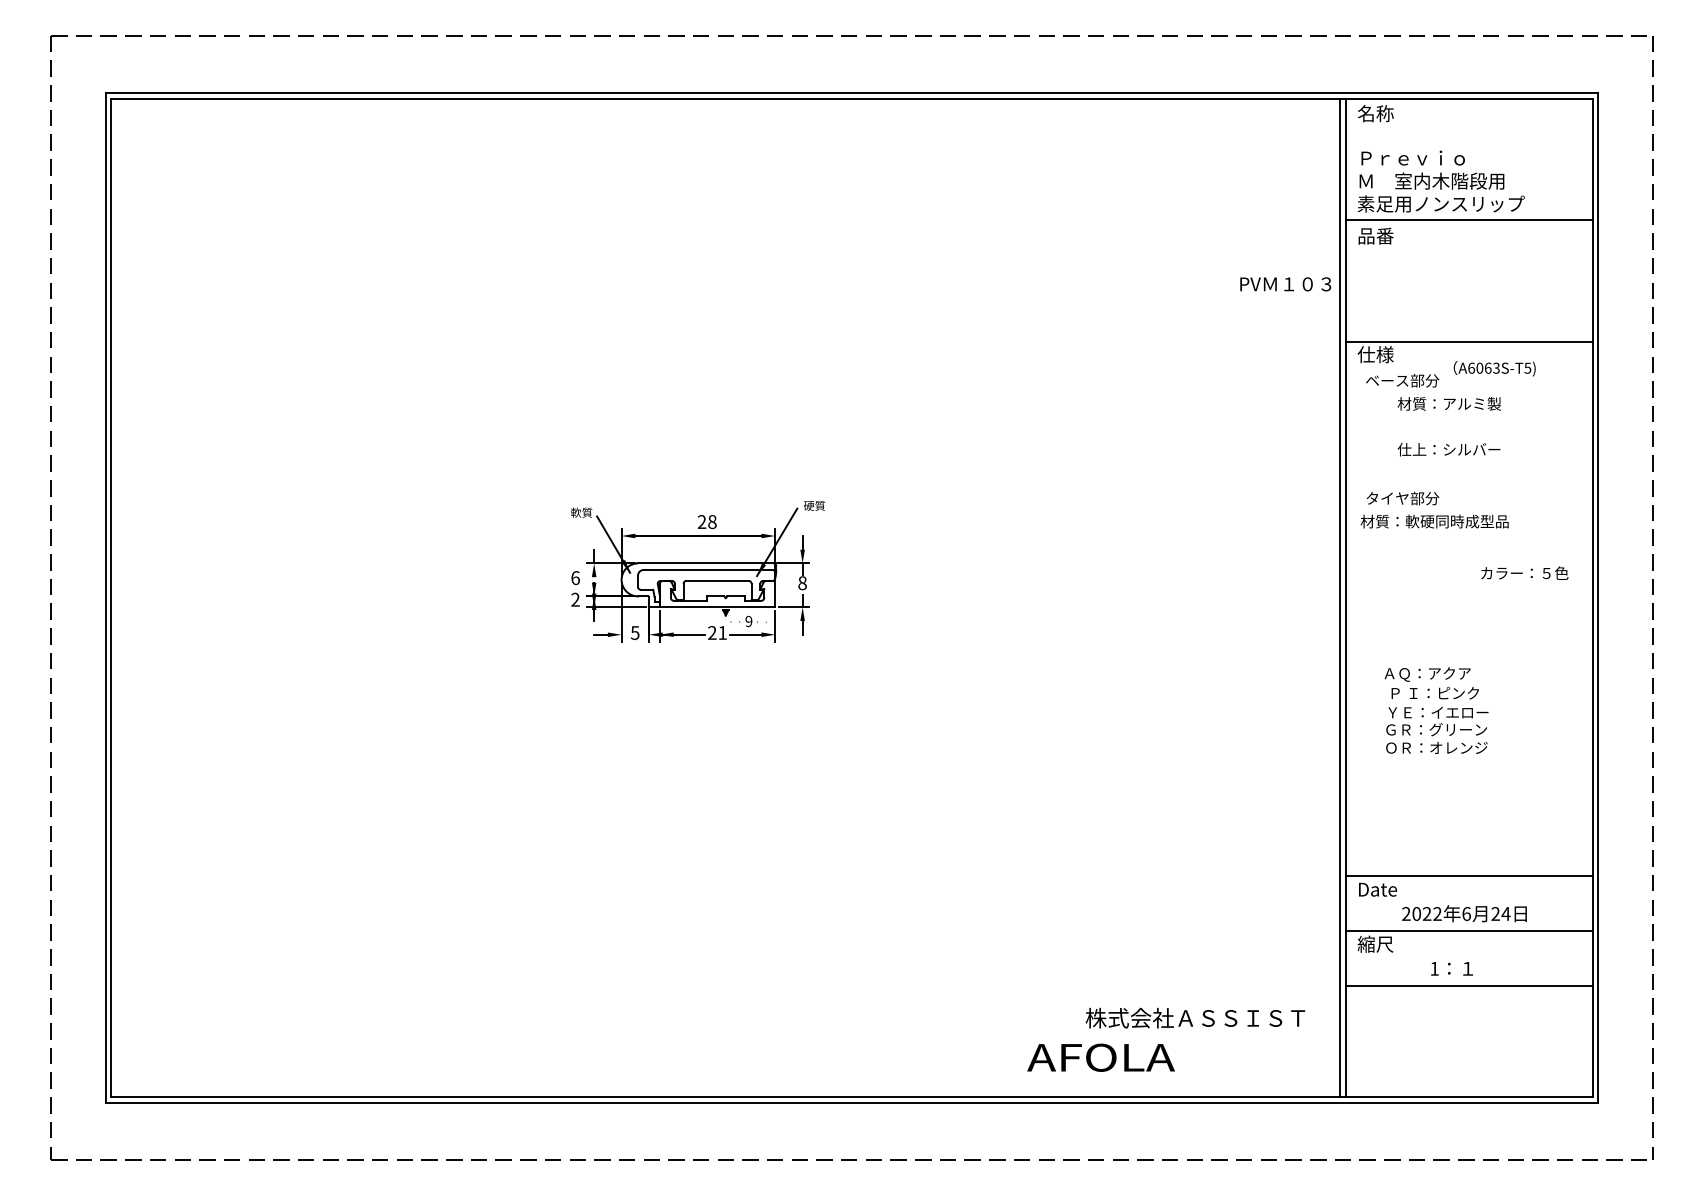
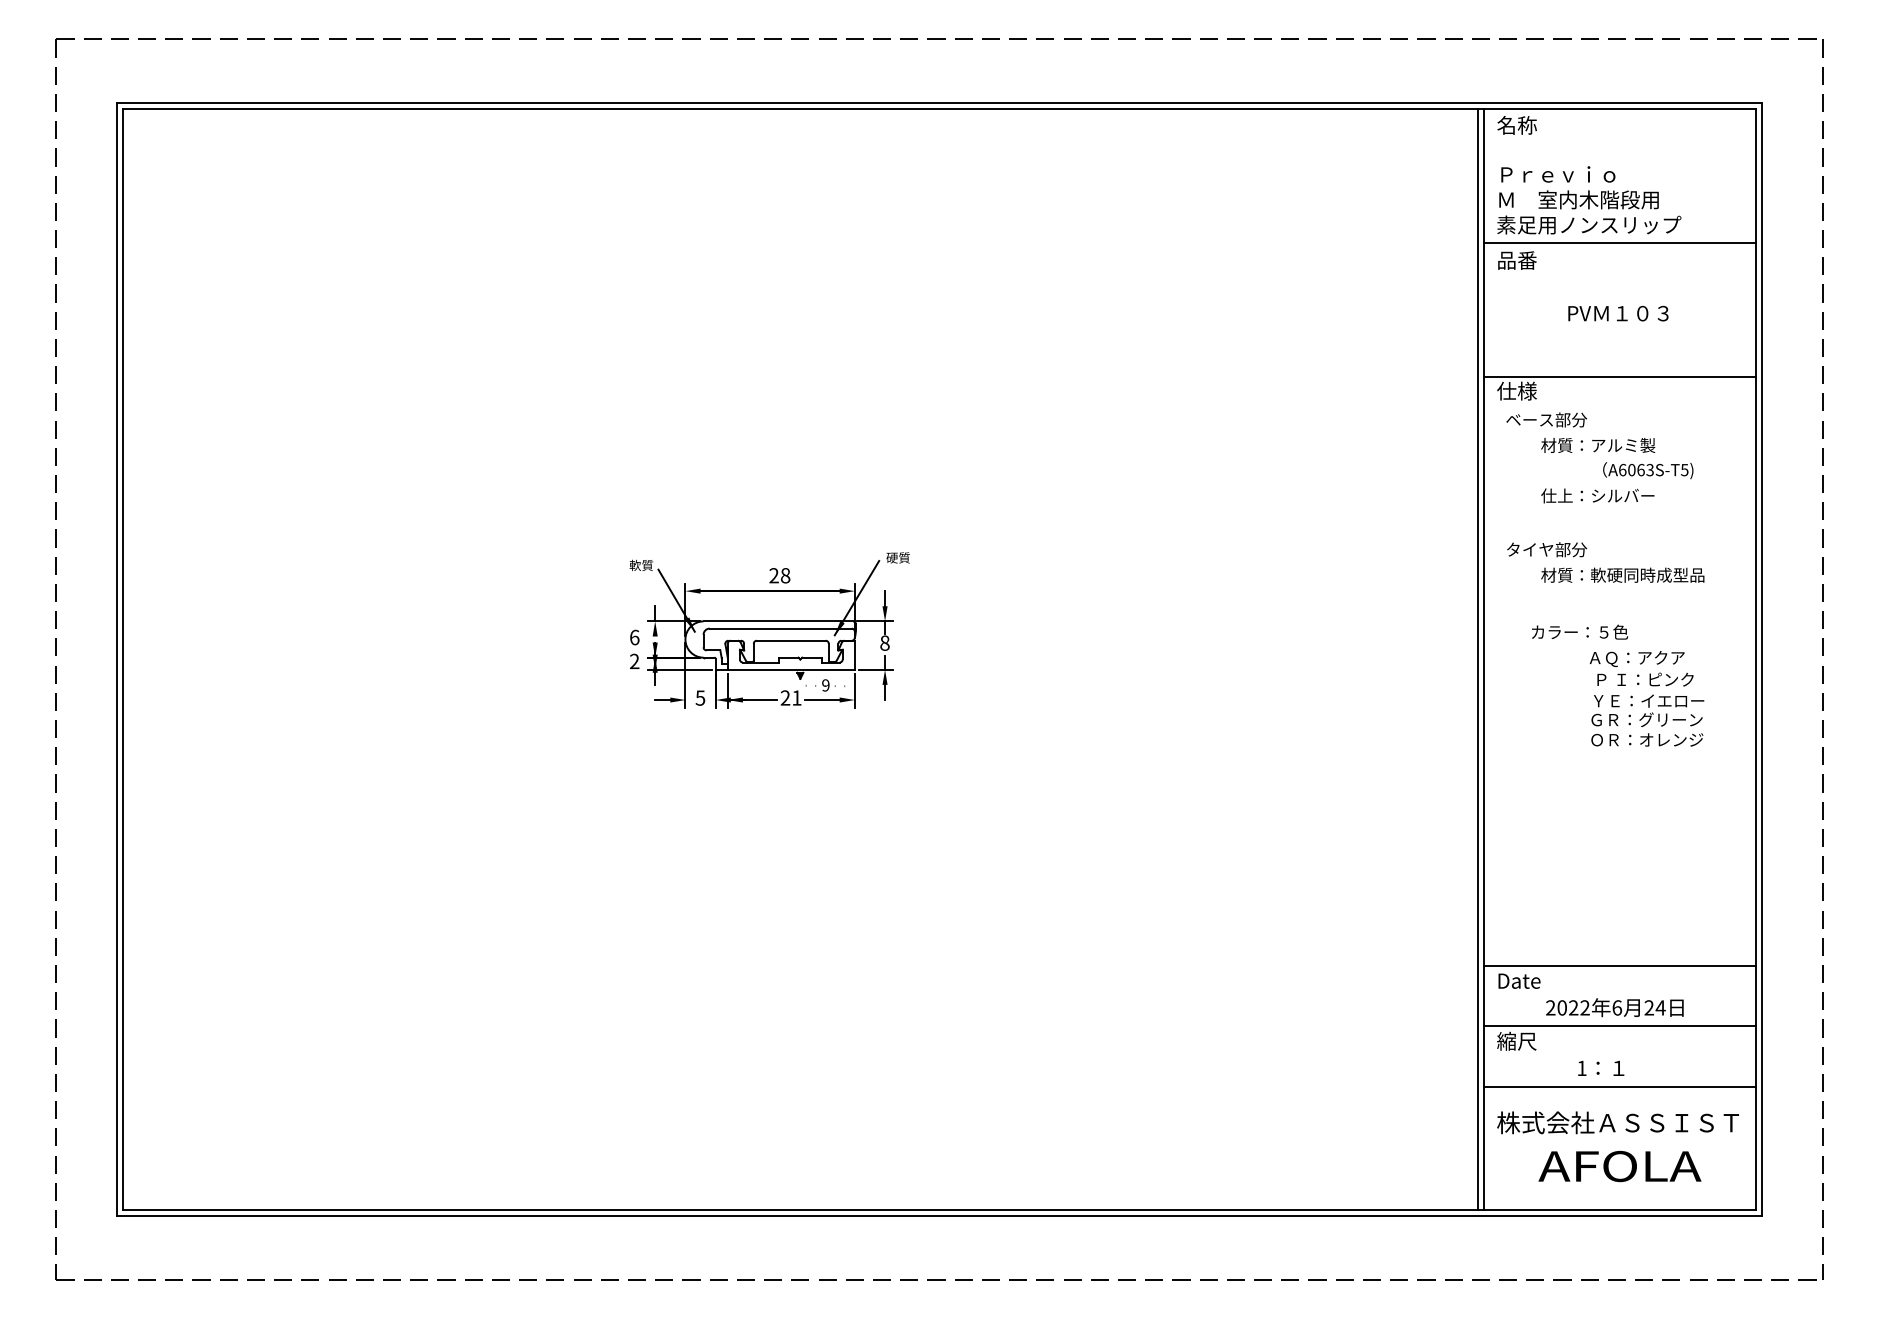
text: (1285, 284) -> (1618, 313), moved
text: (1494, 368) -> (1647, 470), moved
text: (1434, 521) -> (1622, 575), moved
text: (1524, 572) -> (1579, 631), moved
text: (1436, 710) -> (1646, 698), moved
text: (1194, 1017) -> (1617, 1122), moved
text: (1100, 1057) -> (1619, 1166), moved

